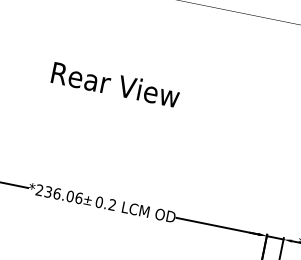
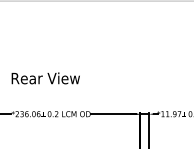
text: (115, 84) -> (45, 78), moved

